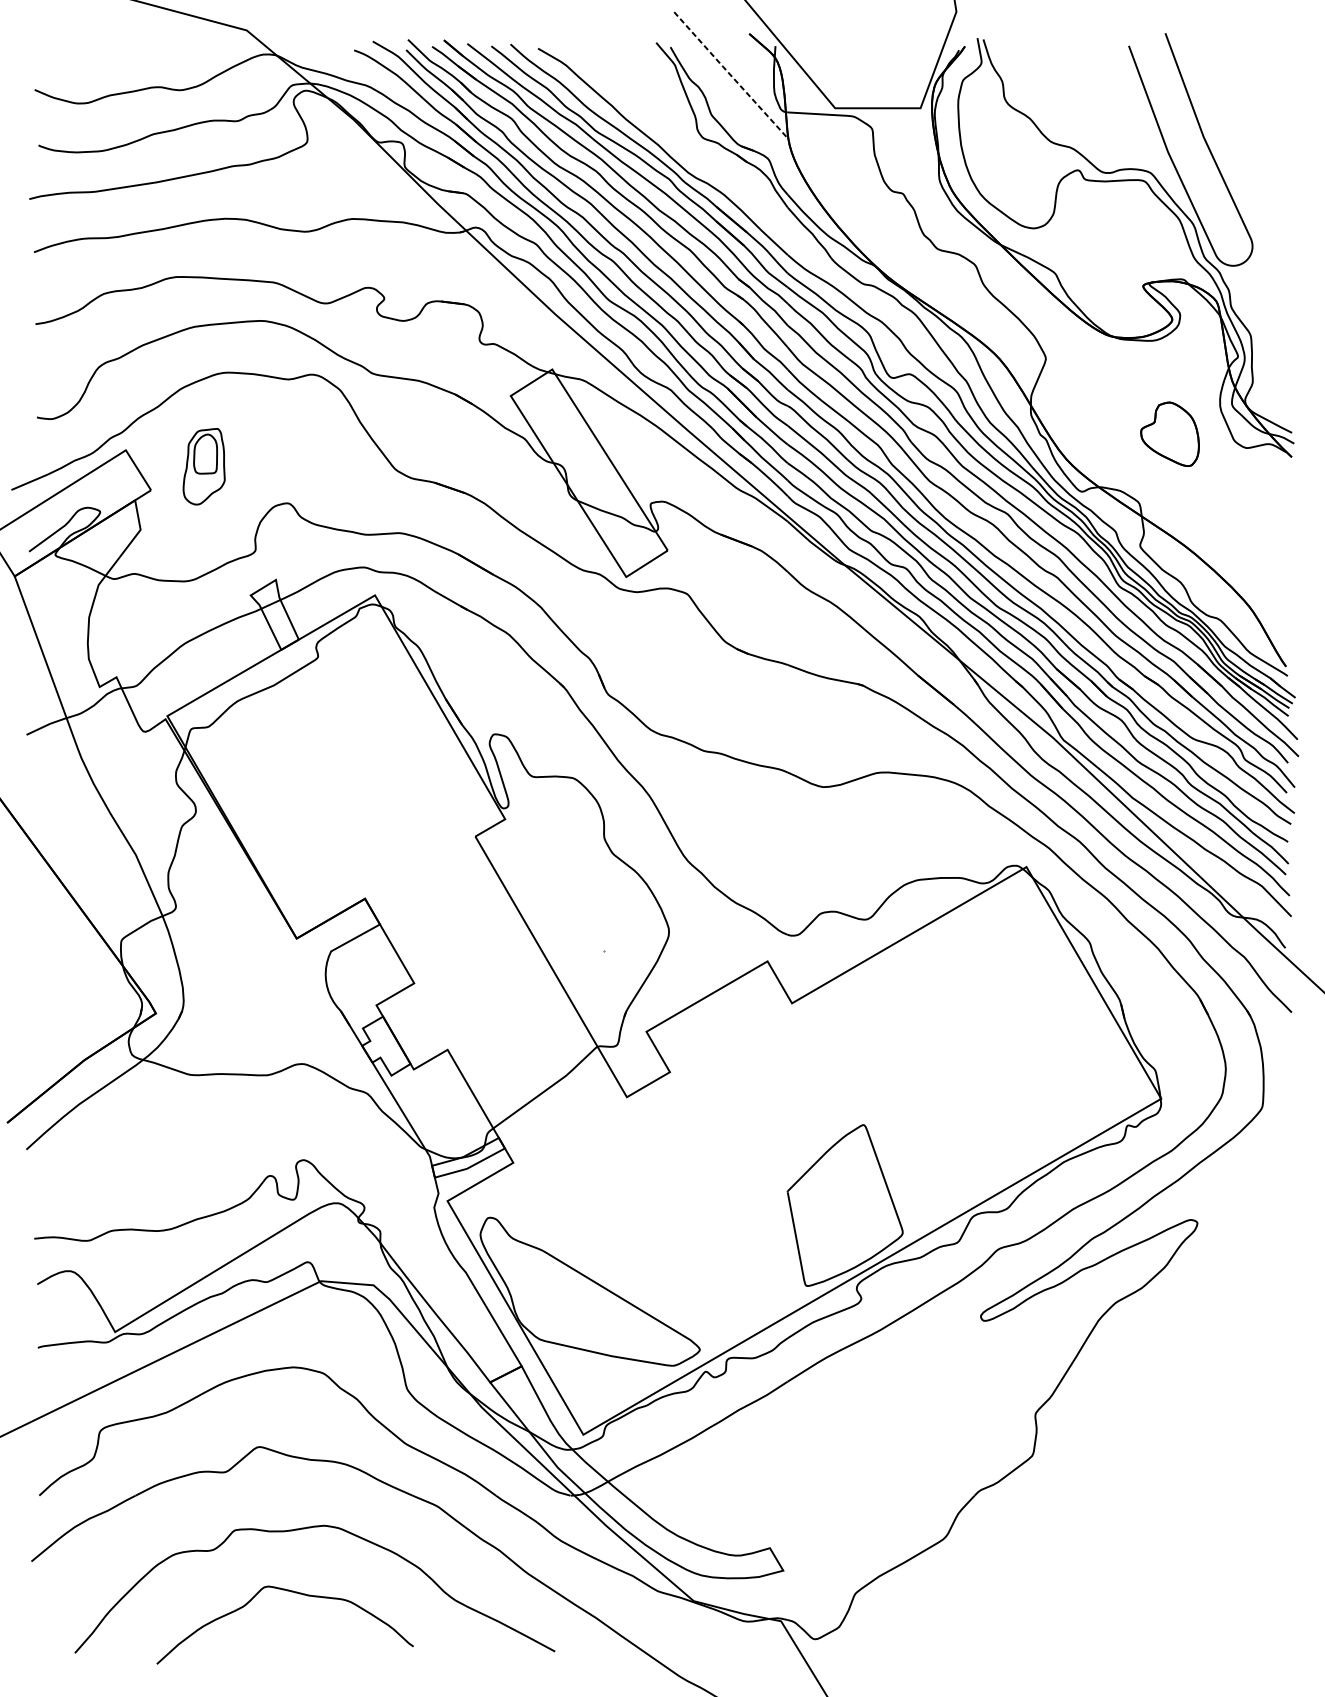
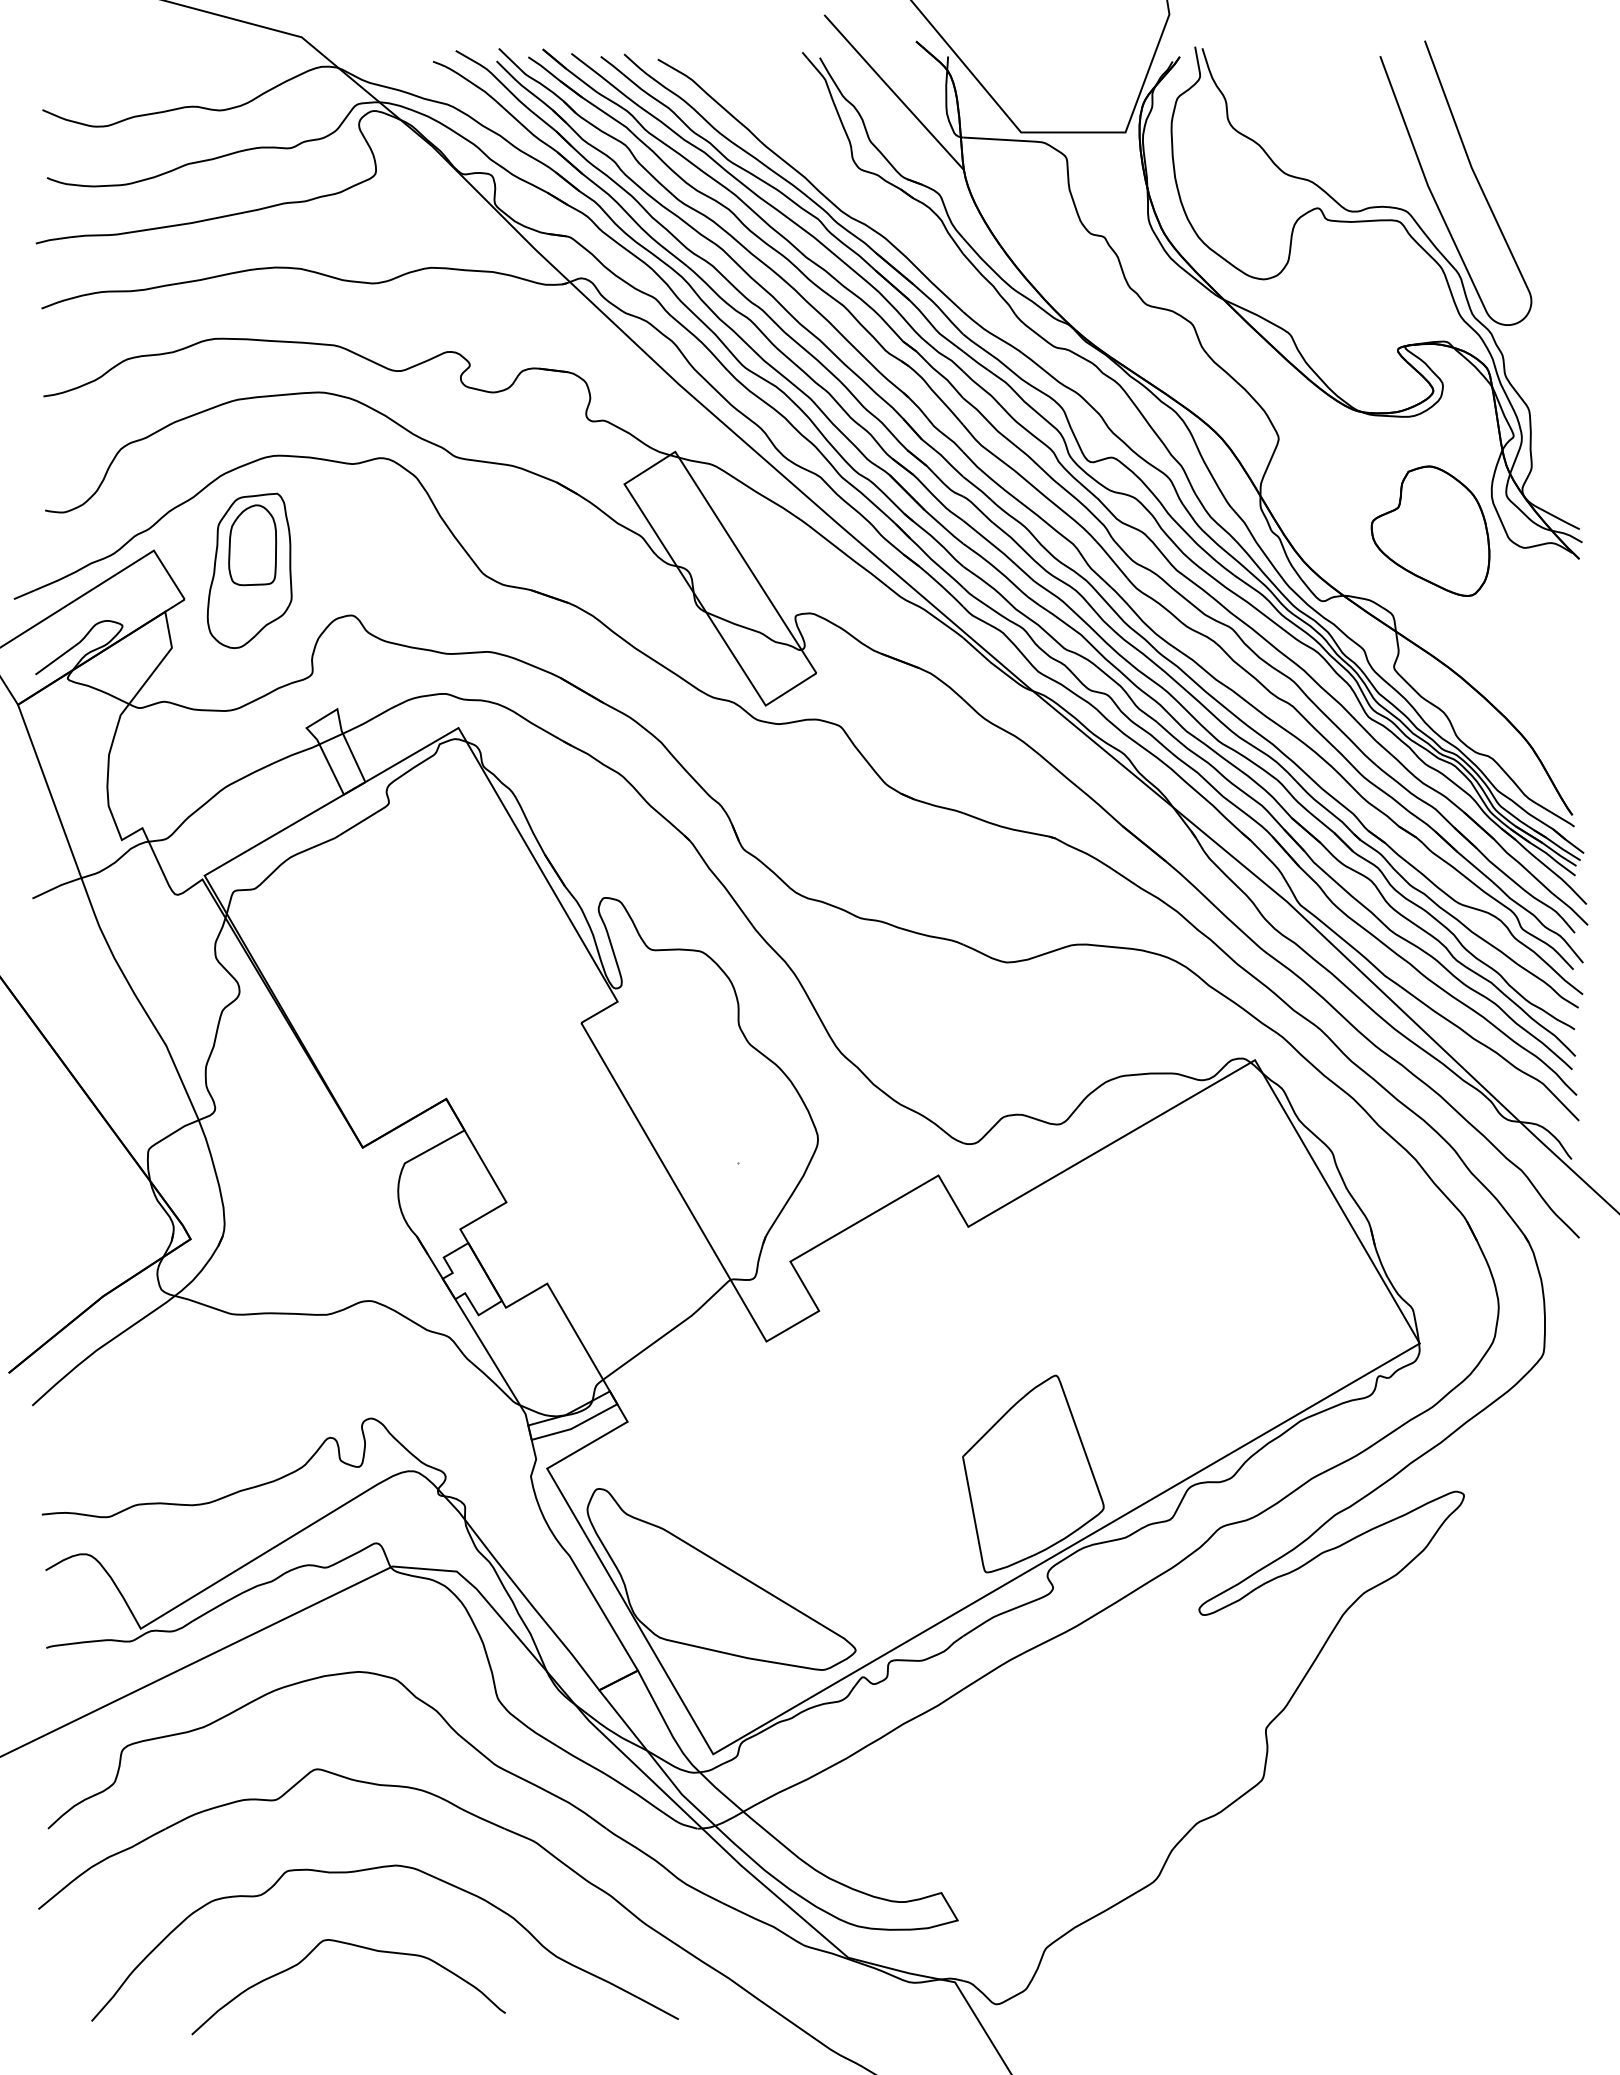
line: (730, 75) -> (893, 92), dashed -> solid
part: (1170, 433) -> (1430, 530), size x1.67
part: (204, 466) -> (249, 570), size x1.67

